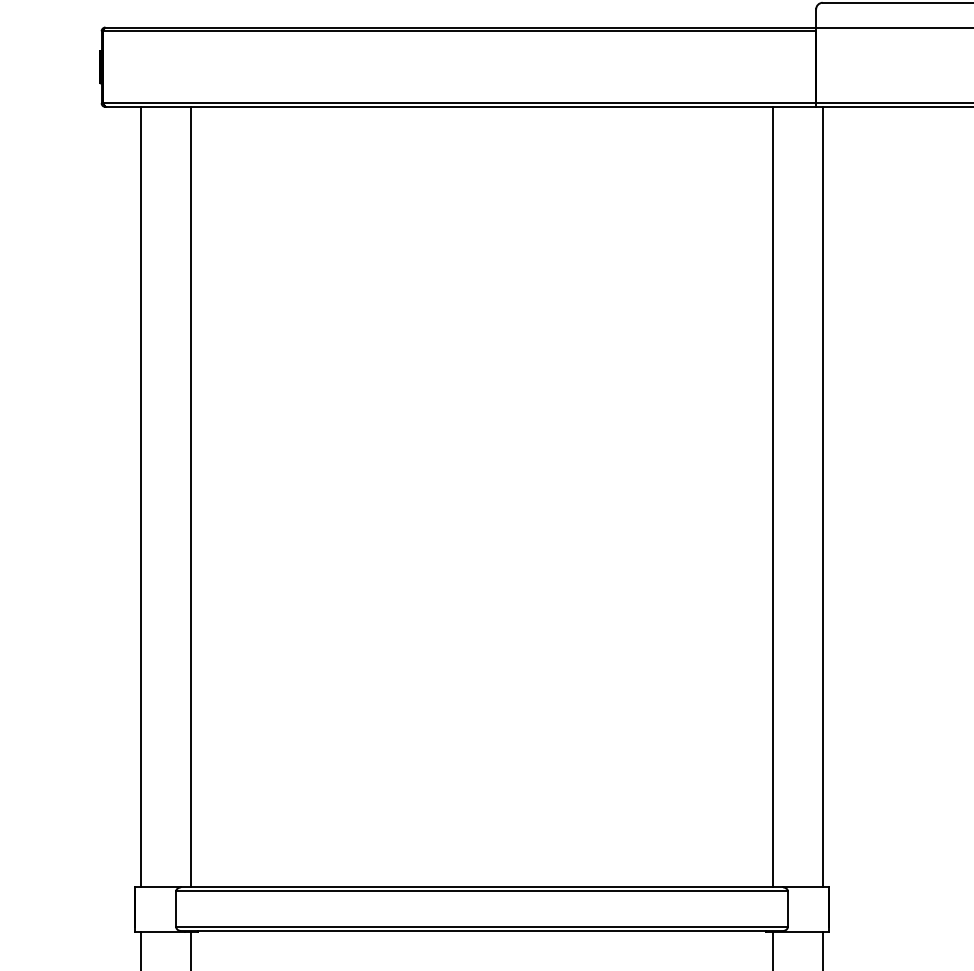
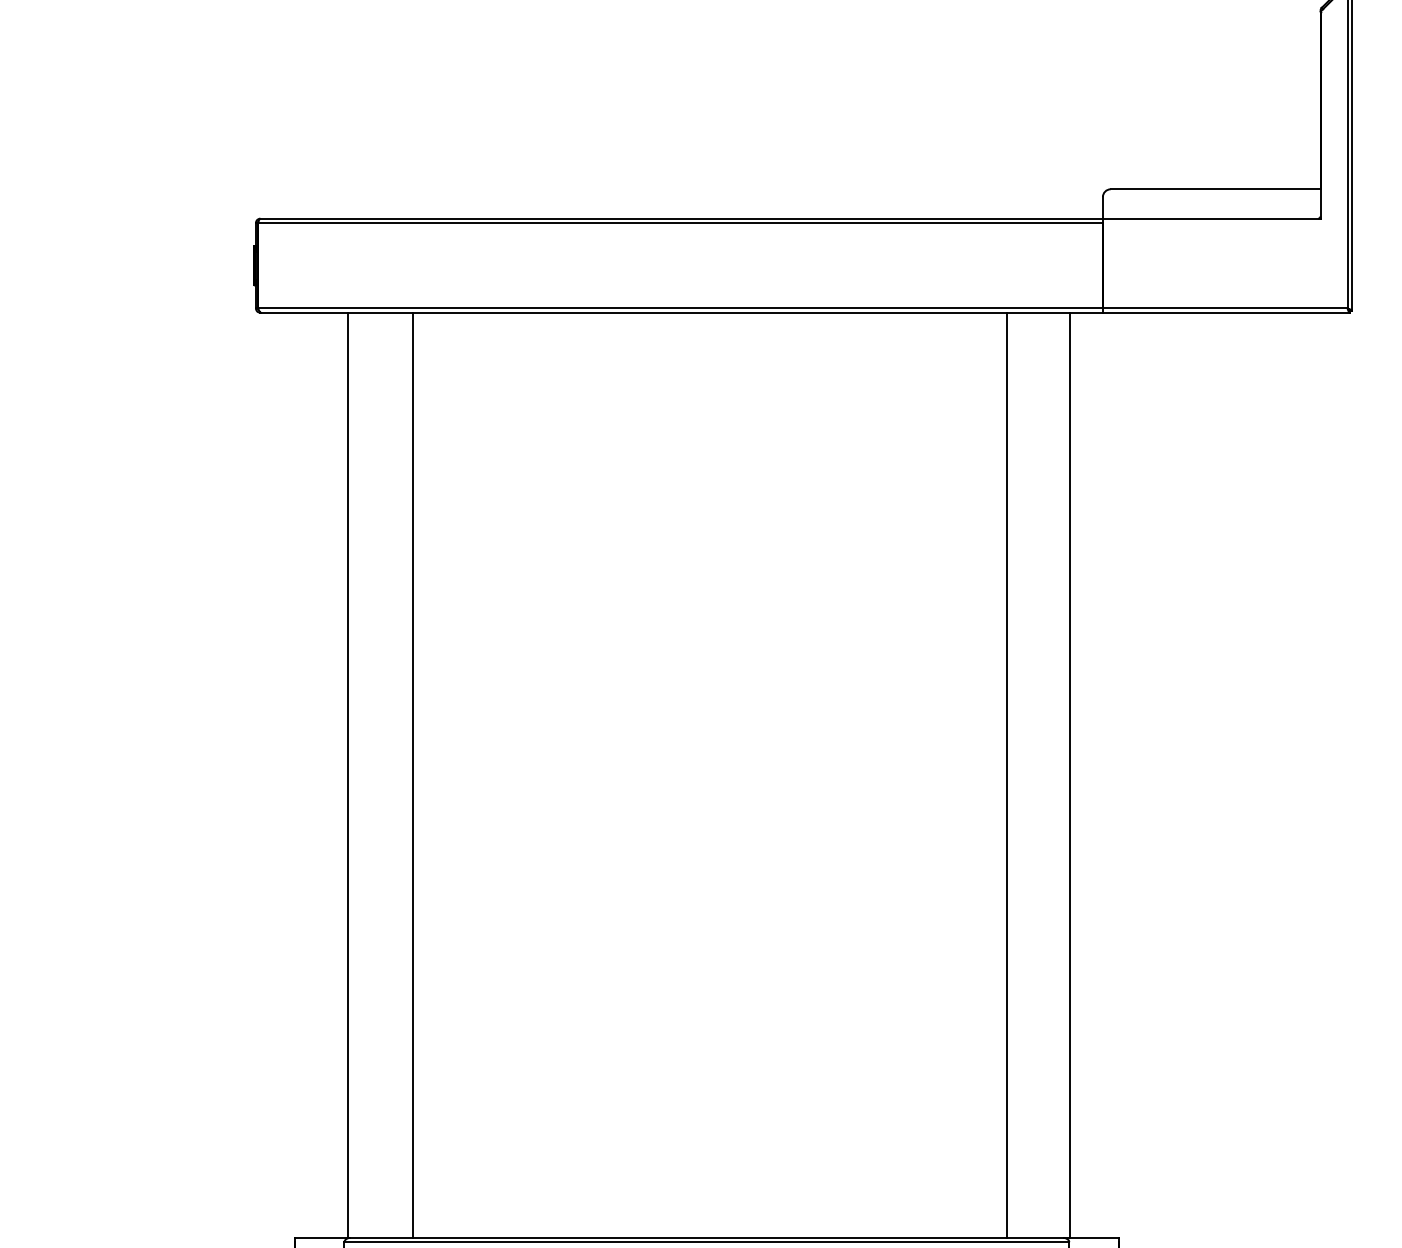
line: (140, 496) -> (347, 774), moved
line: (191, 496) -> (413, 774), moved
line: (772, 496) -> (1007, 774), moved
line: (822, 496) -> (1069, 774), moved

